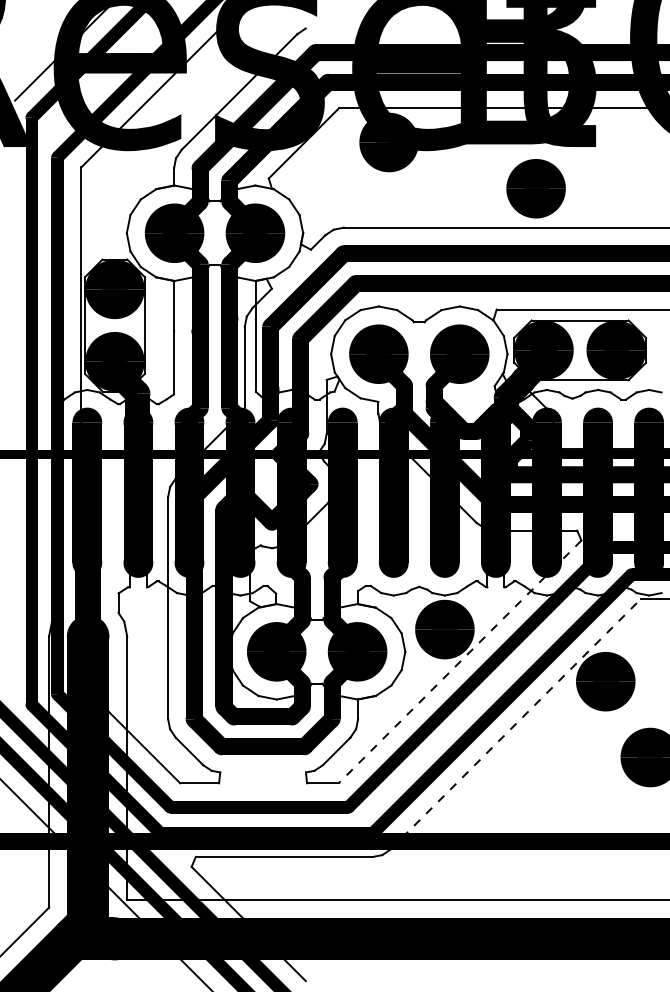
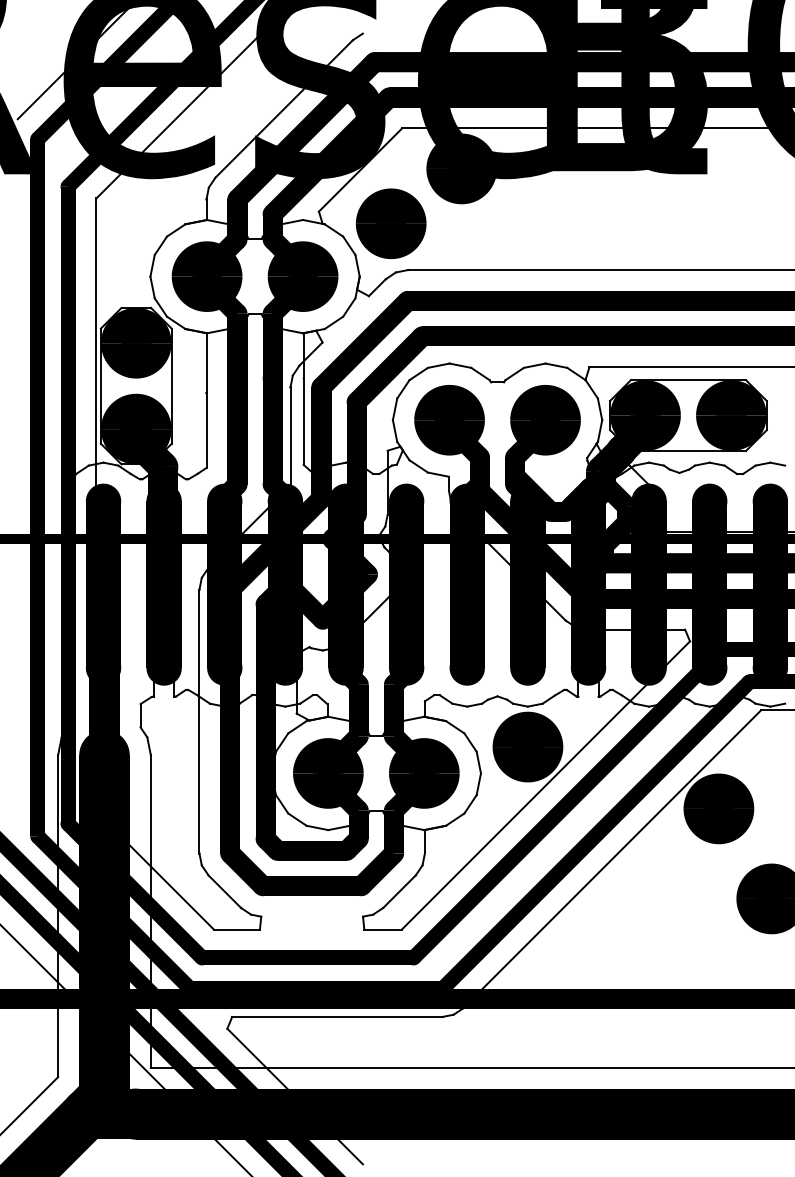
part: (535, 188) -> (390, 223), moved
line: (459, 661) -> (545, 785), dashed -> solid
line: (516, 724) -> (612, 859), dashed -> solid

